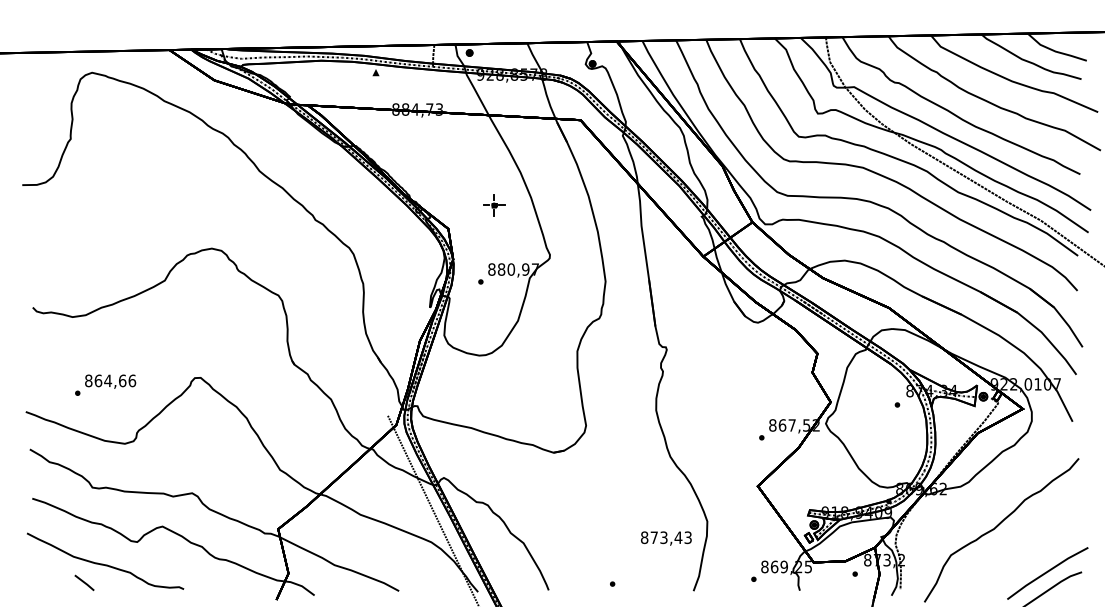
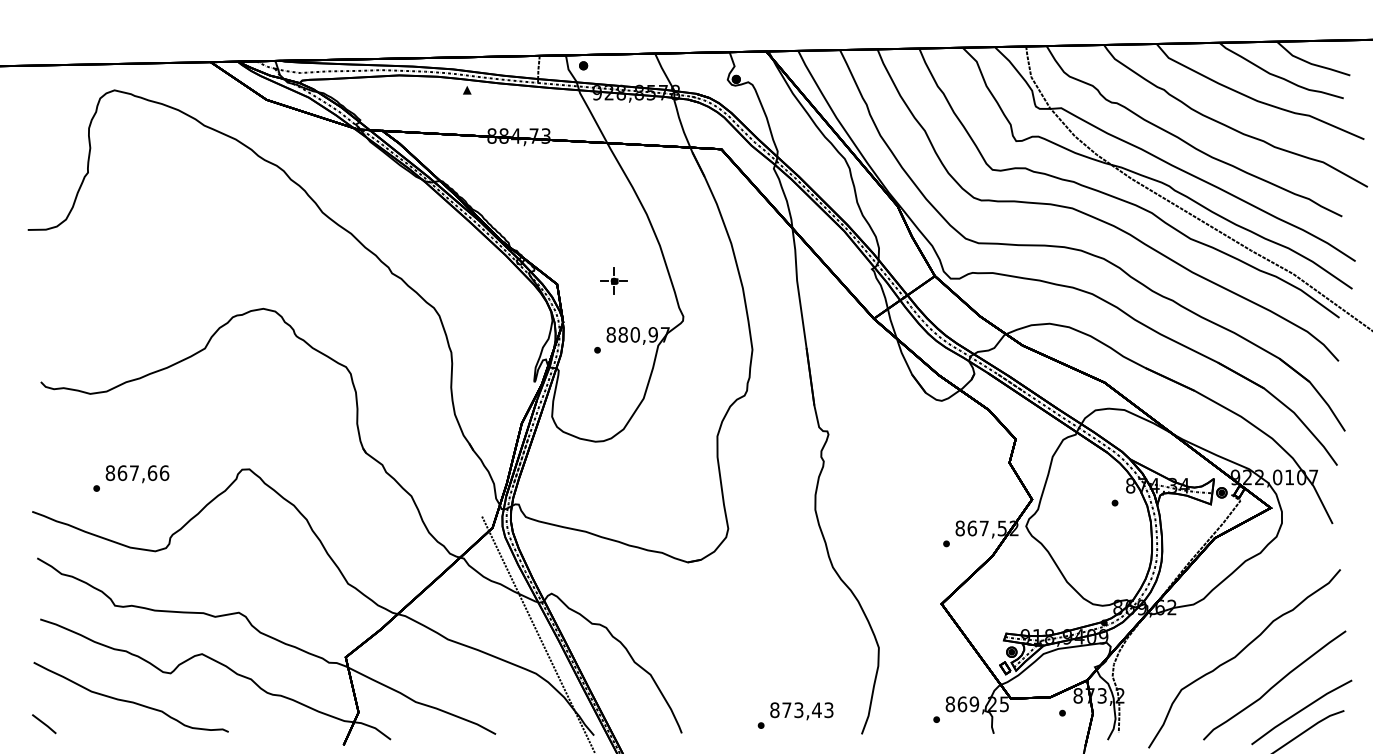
part: (494, 205) -> (614, 281), moved
text: (108, 380) -> (134, 472), 864,66 -> 867,66
text: (666, 538) -> (802, 711), moved
curve: (1025, 551) -> (1274, 685), added
line: (84, 582) -> (44, 723), moved

